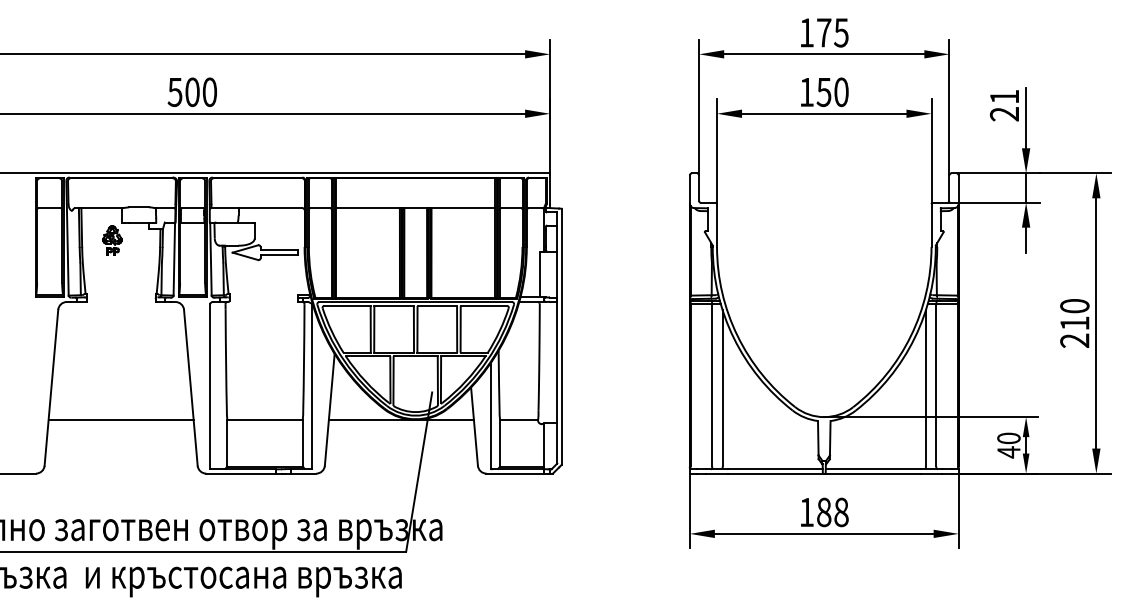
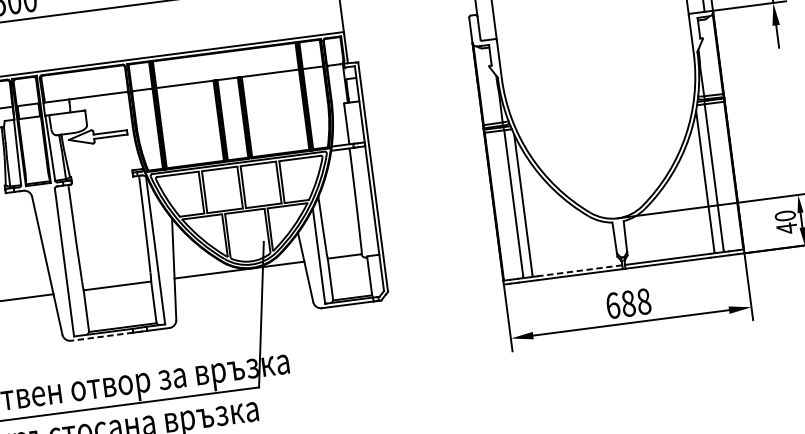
line: (774, 469) -> (579, 271), solid -> dashed
line: (240, 473) -> (101, 336), solid -> dashed
text: (807, 512) -> (613, 305), 188 -> 688

